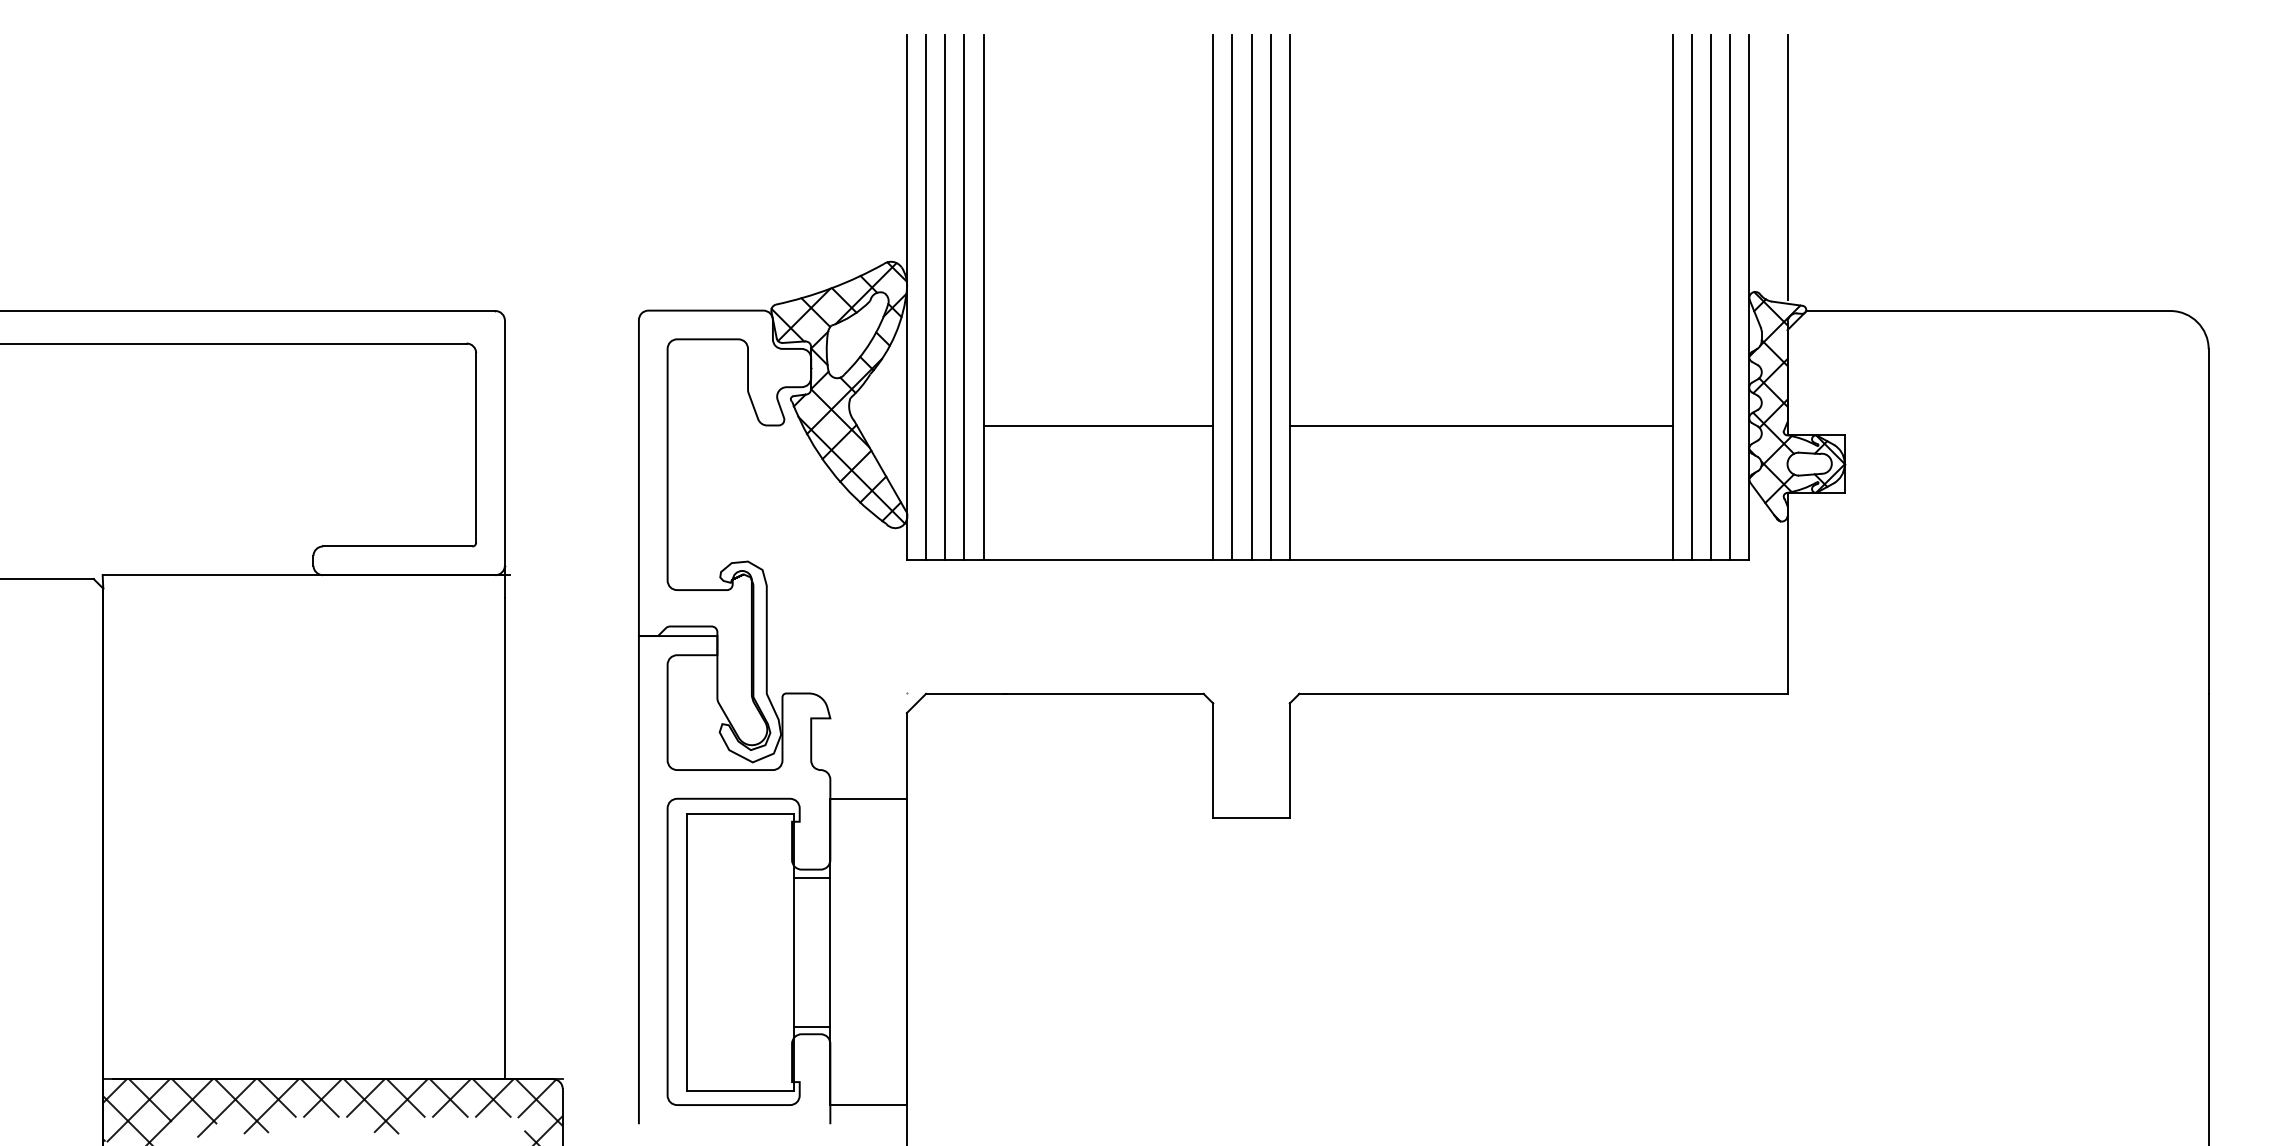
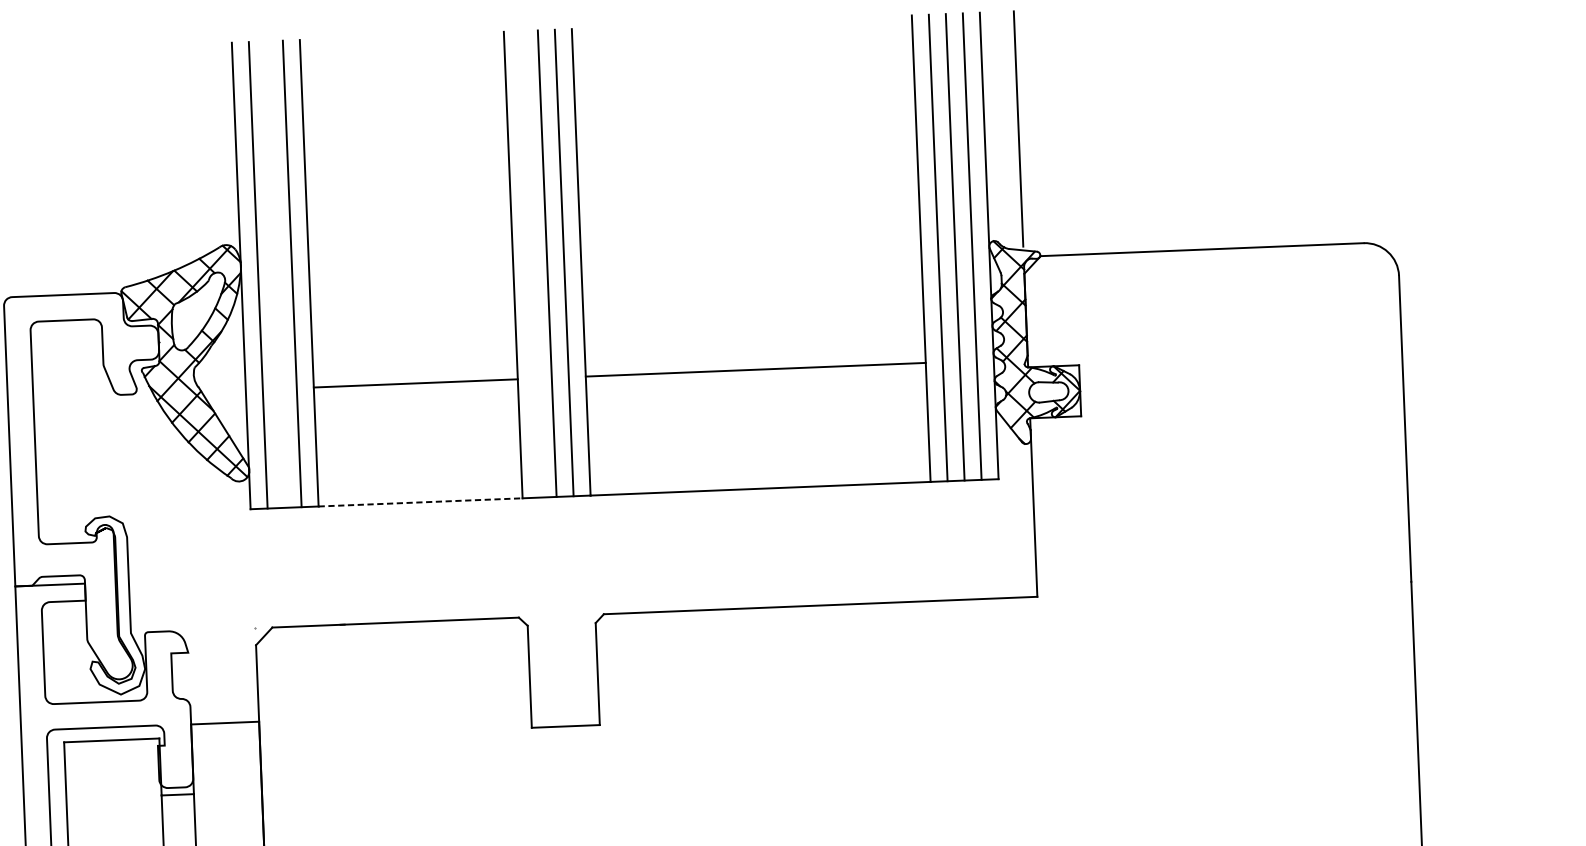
line: (945, 296) -> (275, 273), removed
line: (1232, 296) -> (530, 263), removed
line: (1098, 559) -> (420, 502), solid -> dashed

